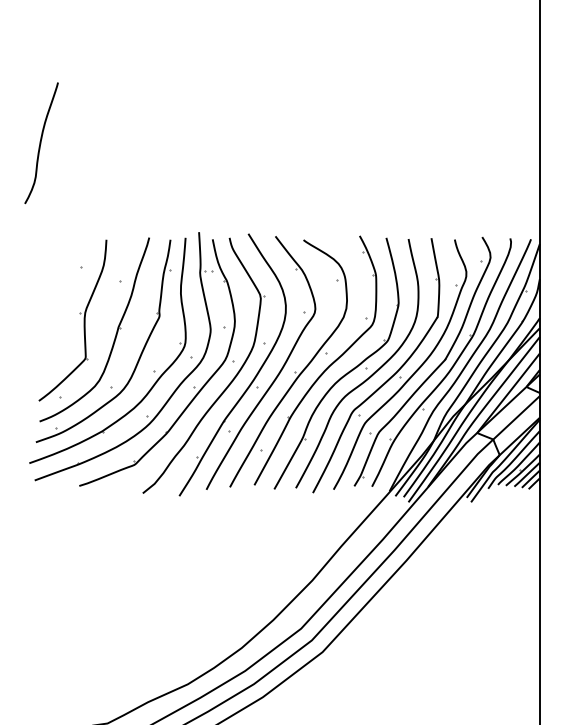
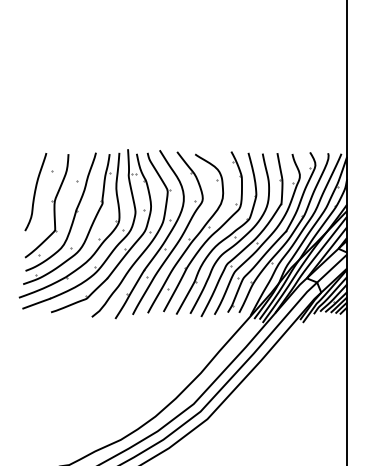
curve: (41, 143) -> (35, 192), moved

